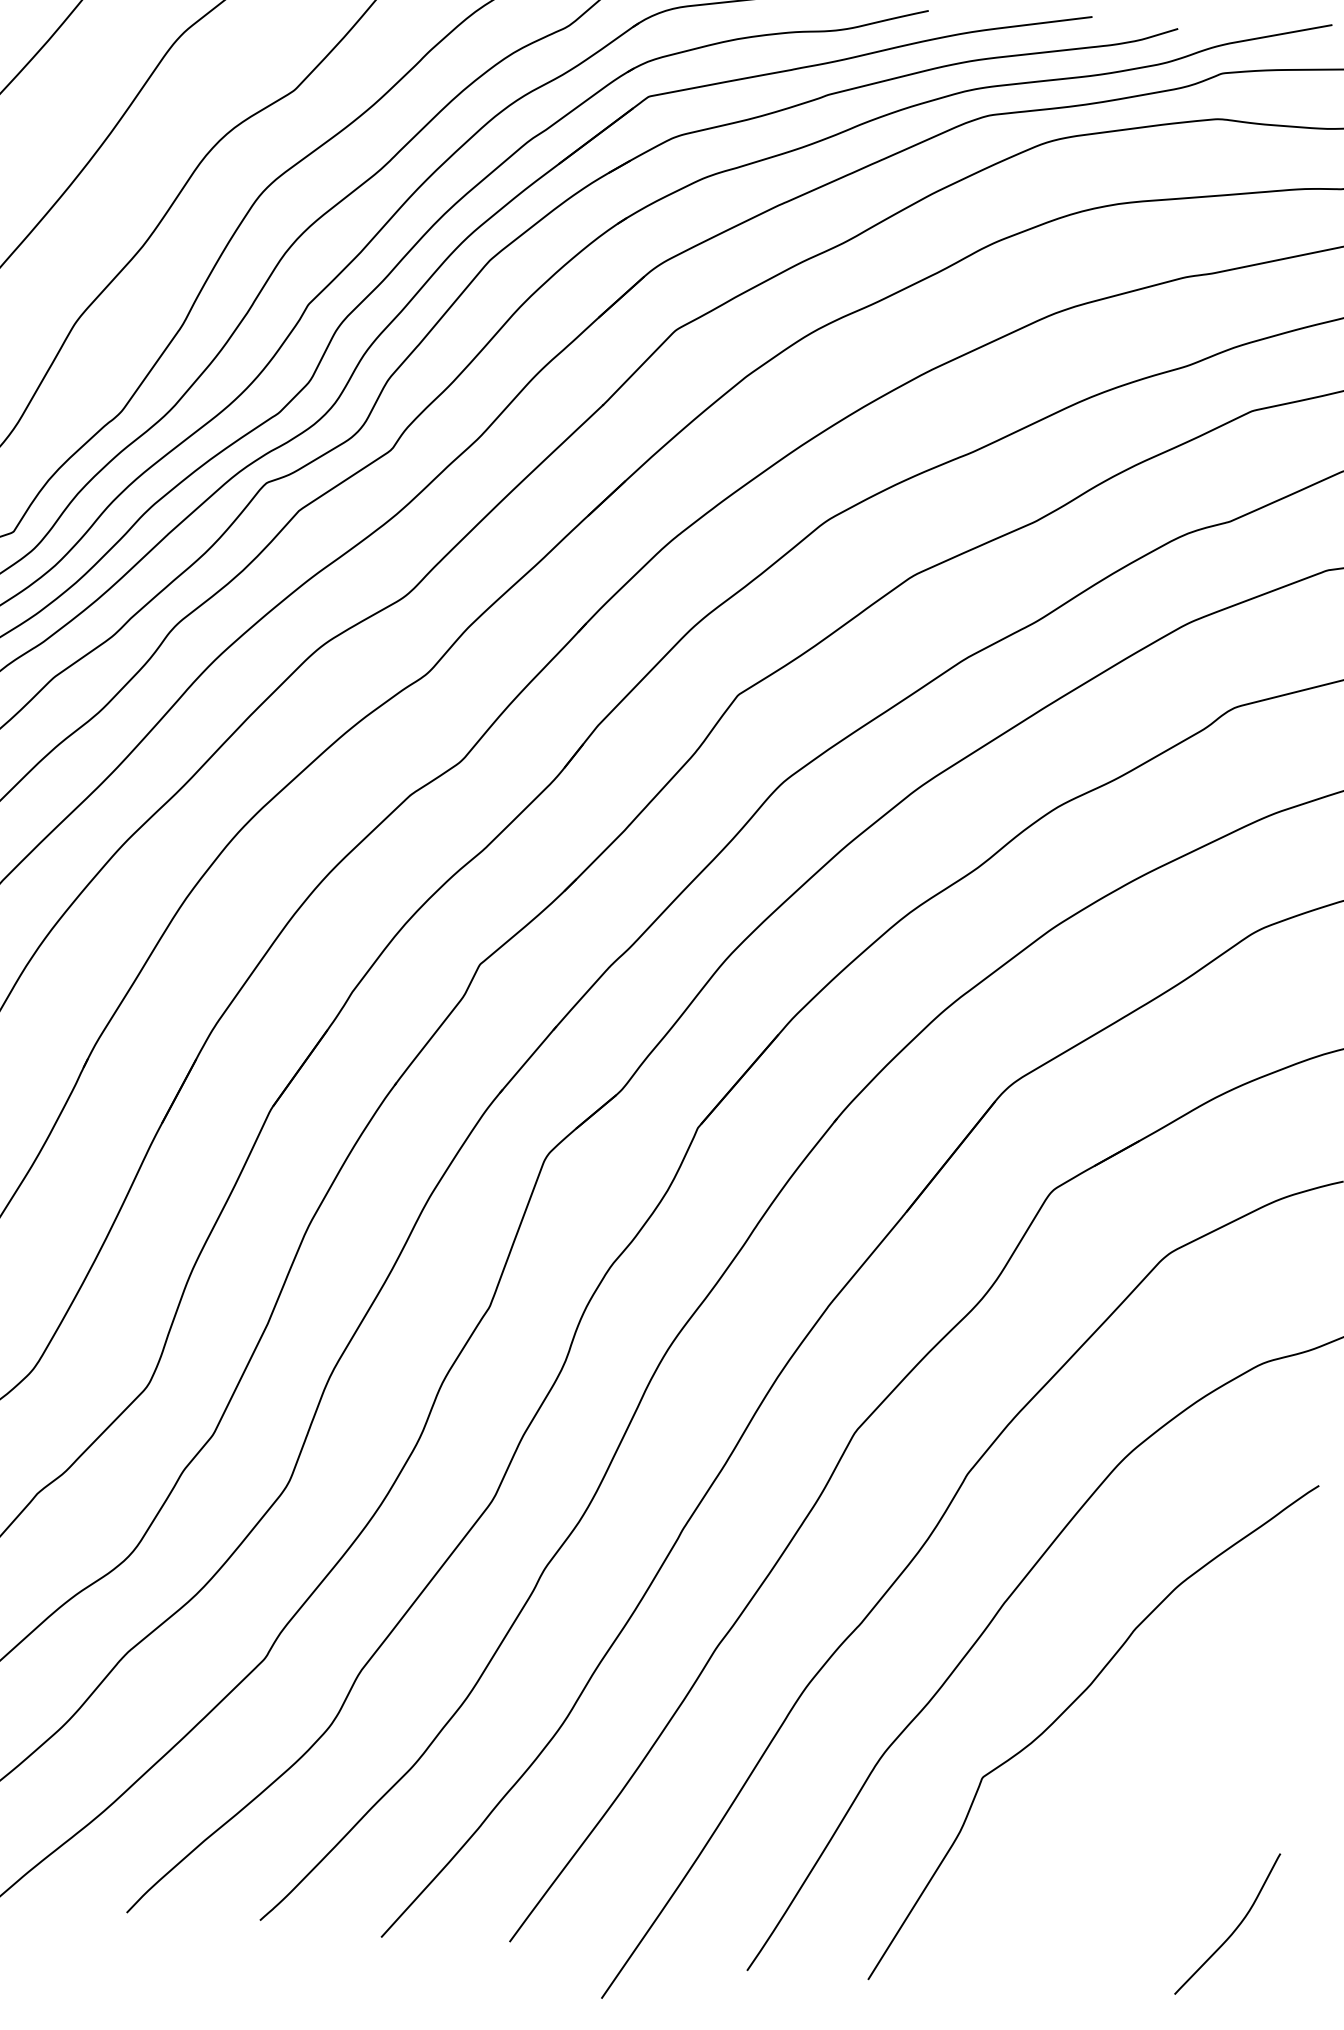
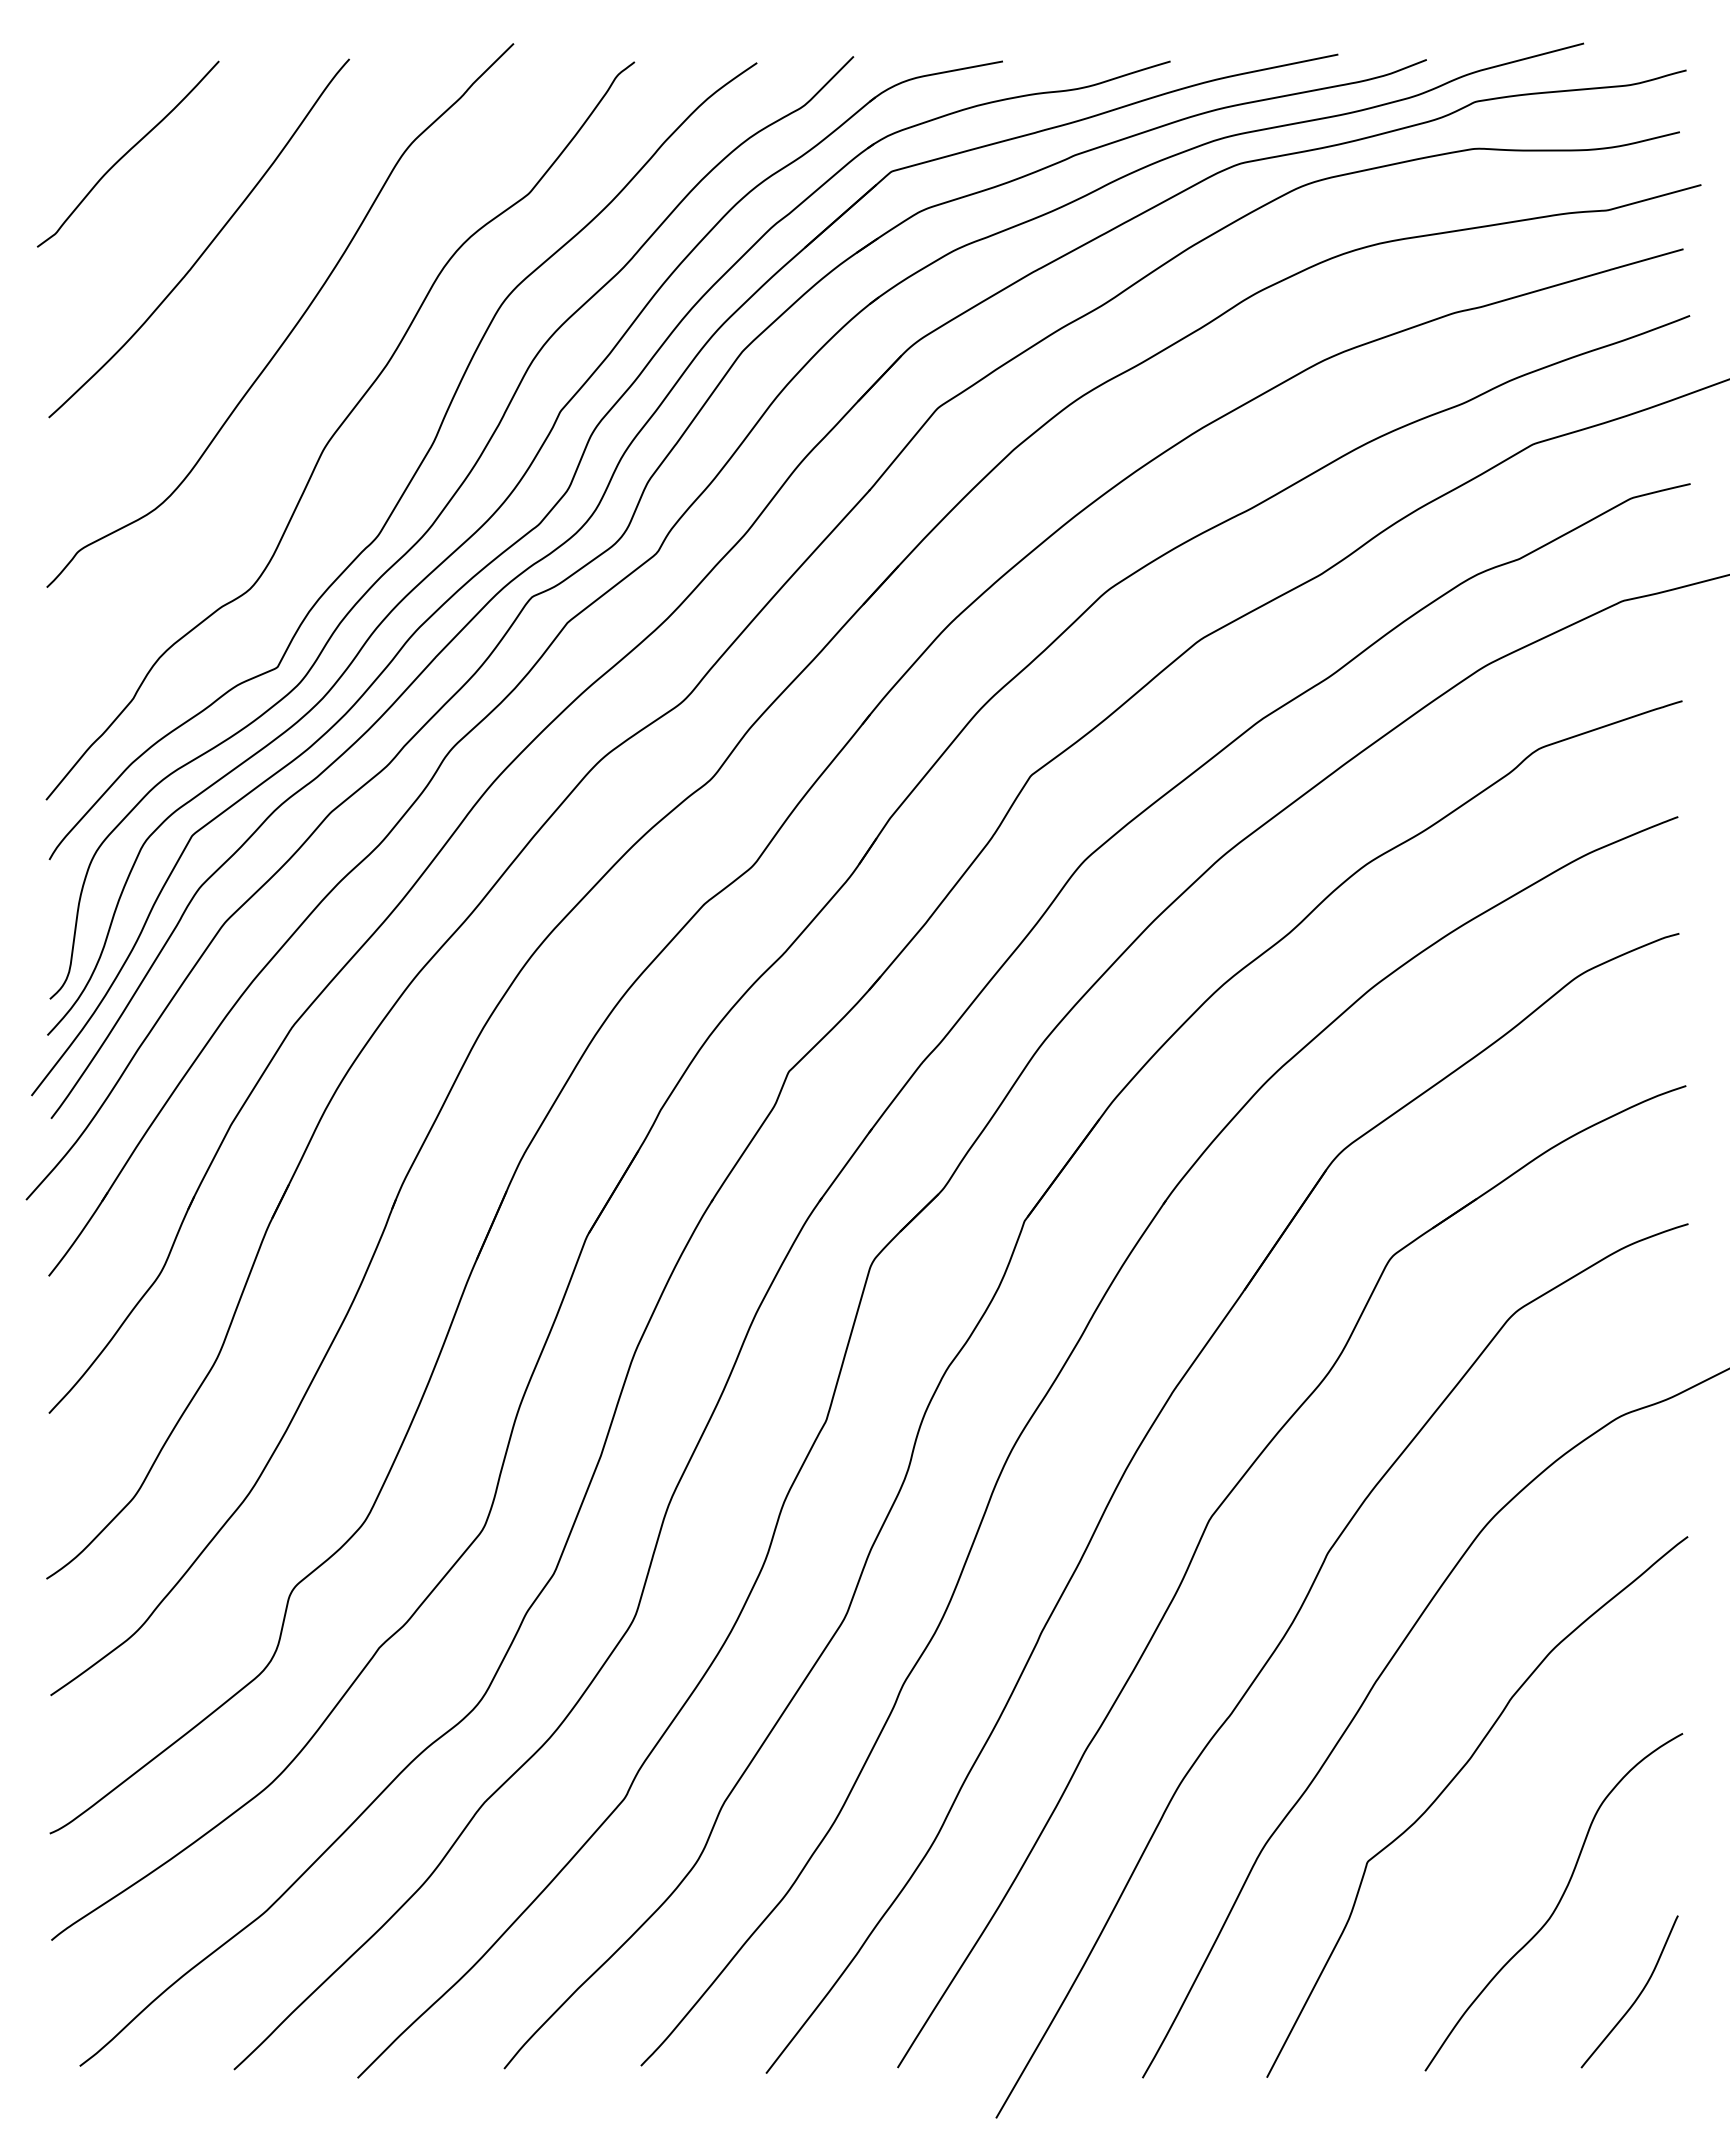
curve: (1164, 1832) -> (1557, 1903), added

